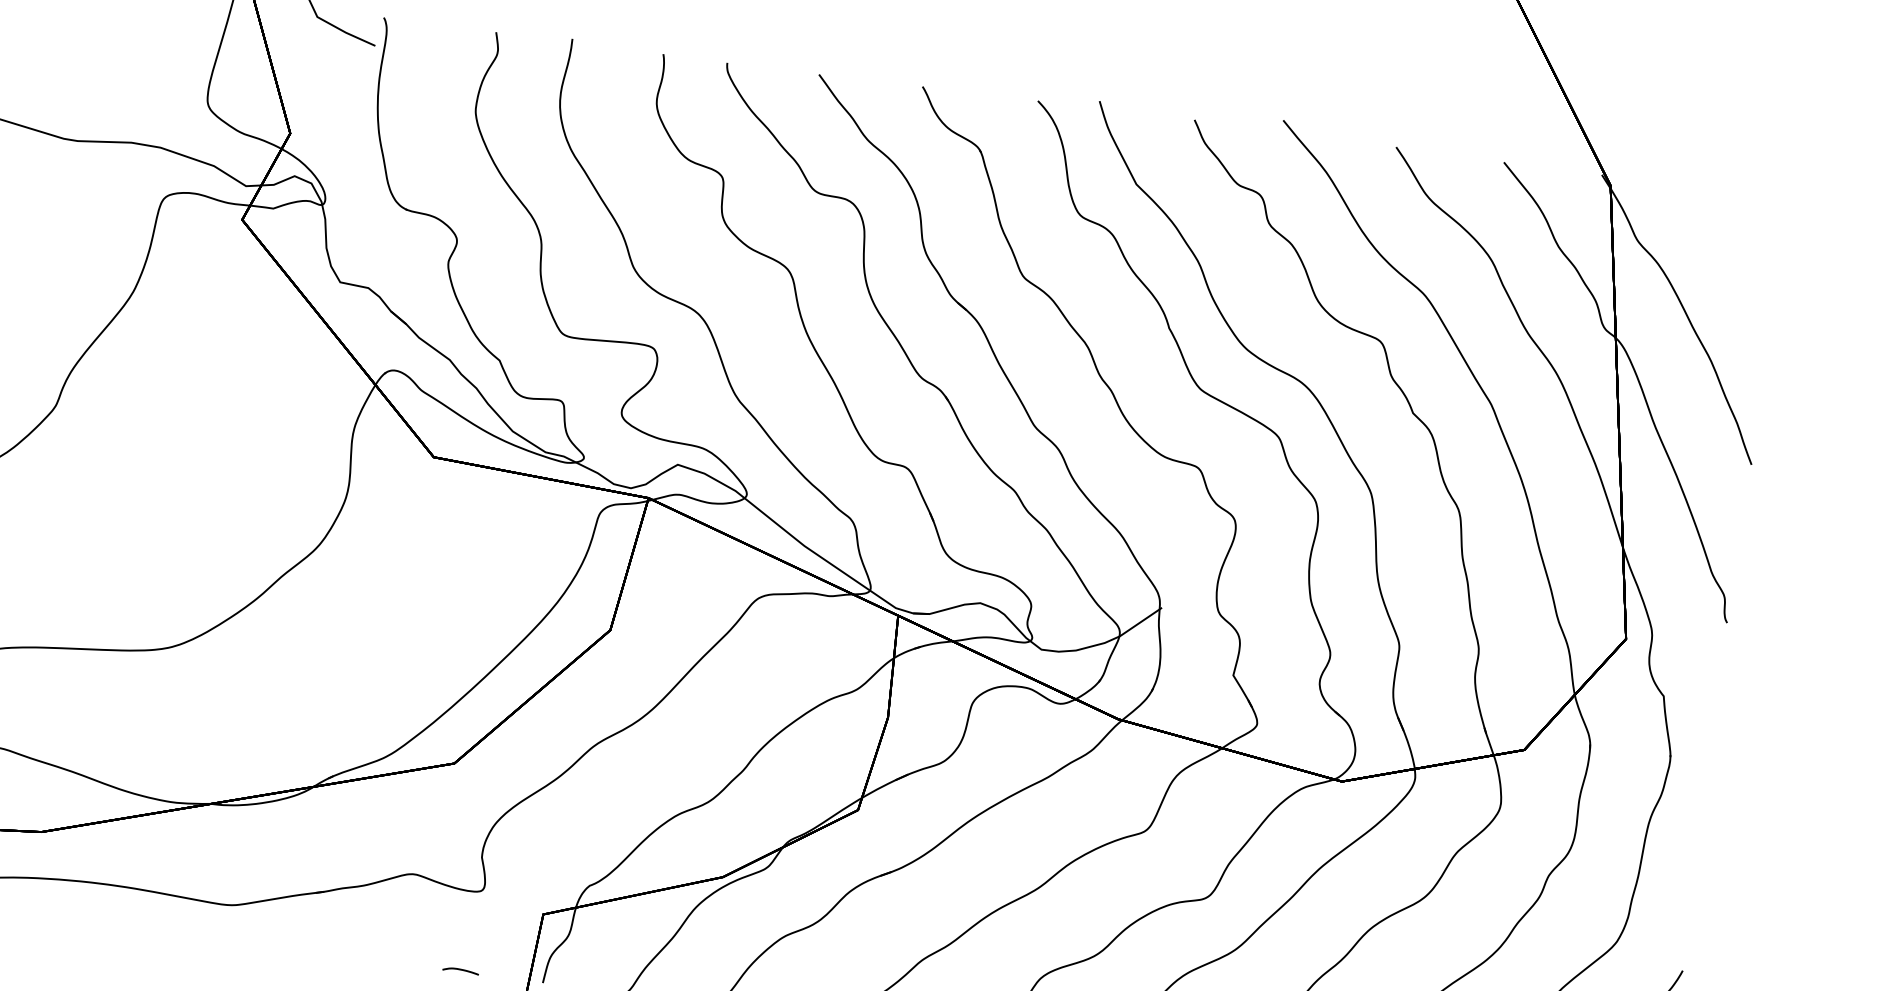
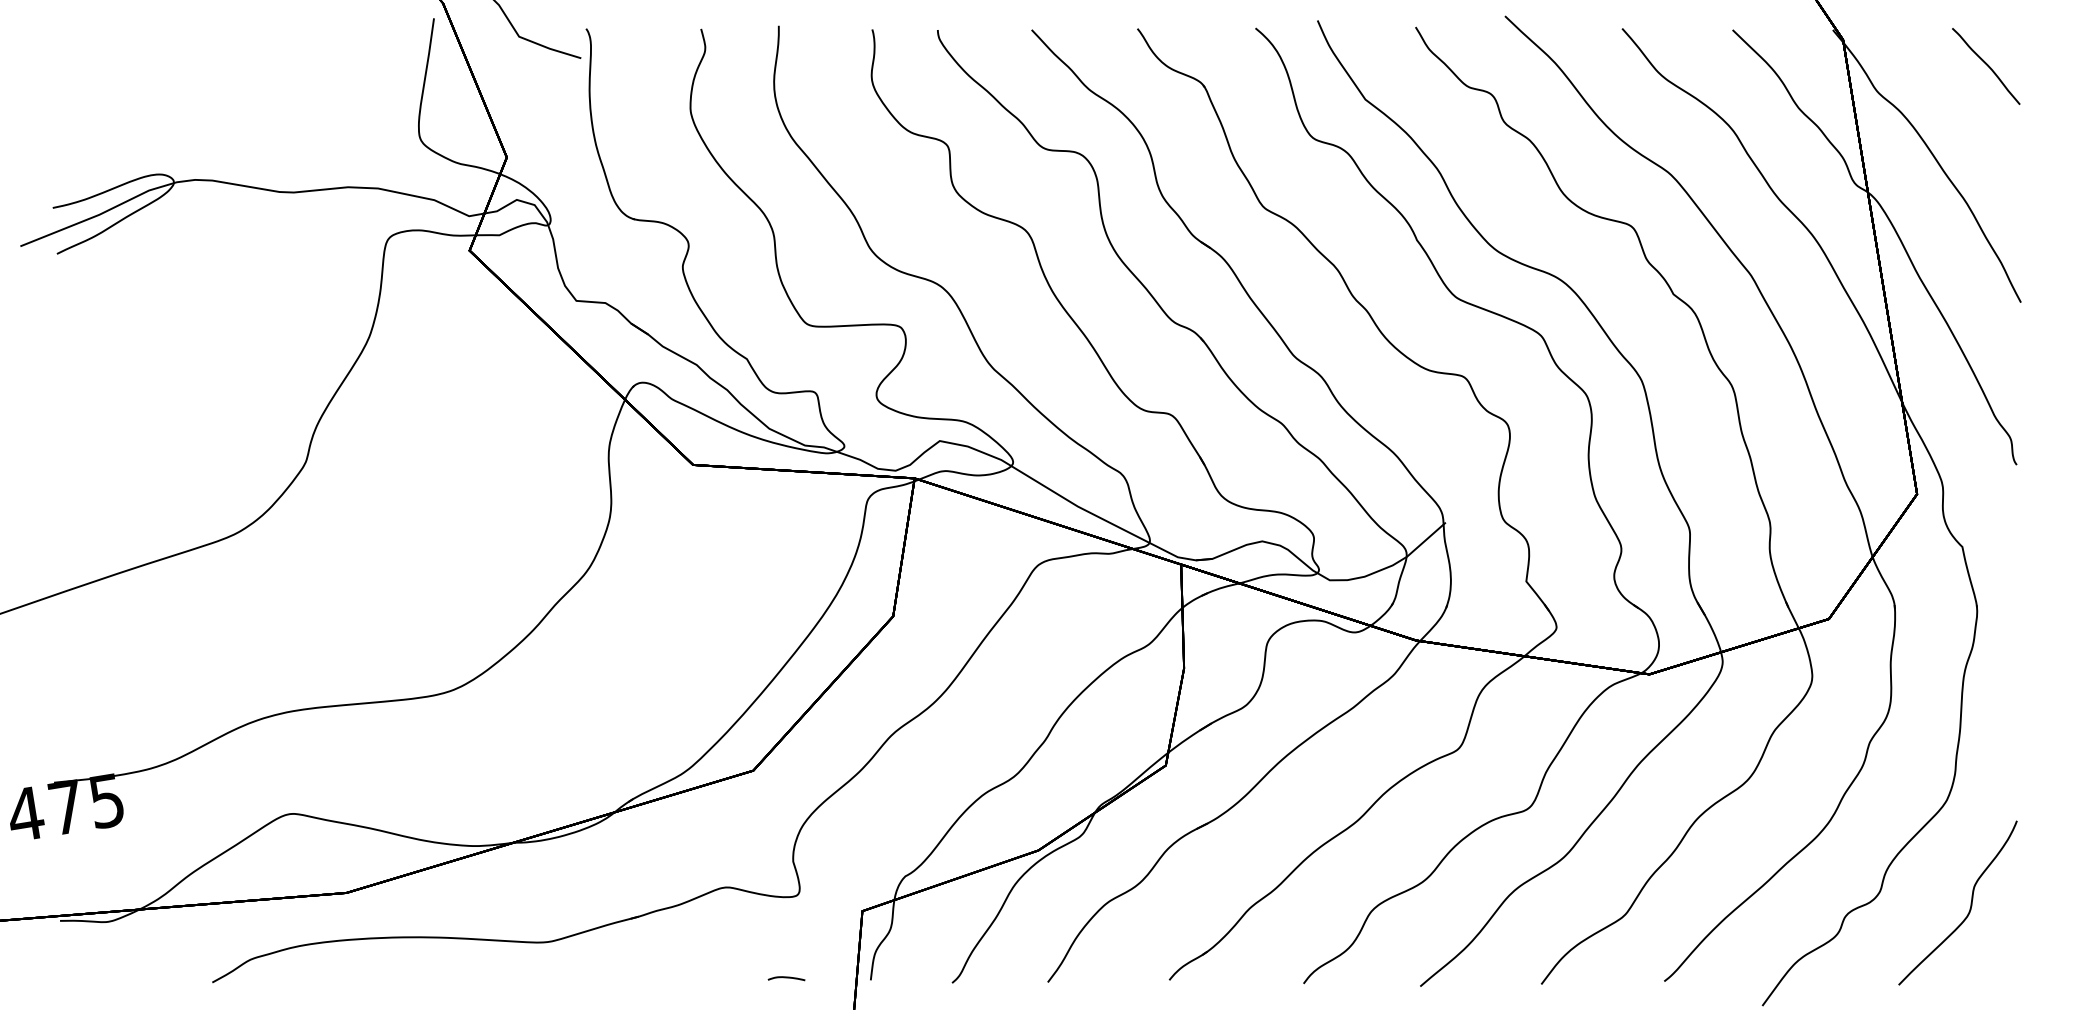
curve: (1747, 228) -> (1986, 65), added

